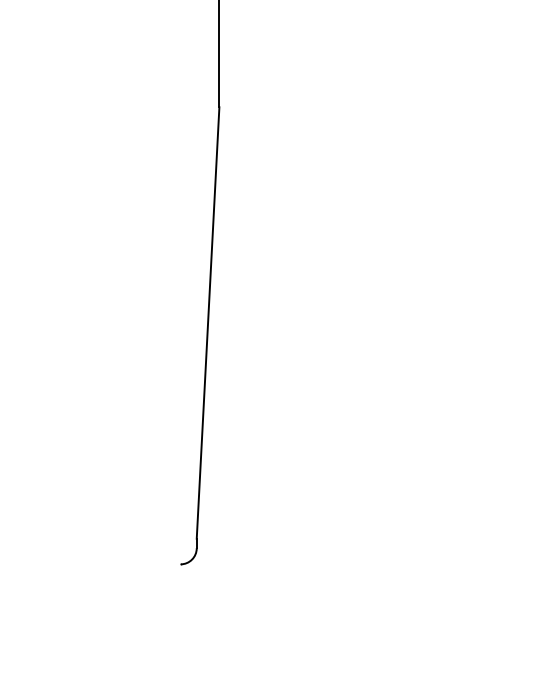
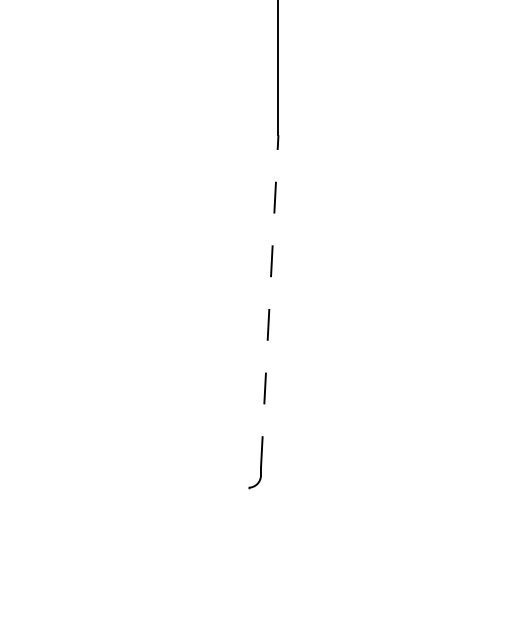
line: (207, 322) -> (269, 301), solid -> dashed

